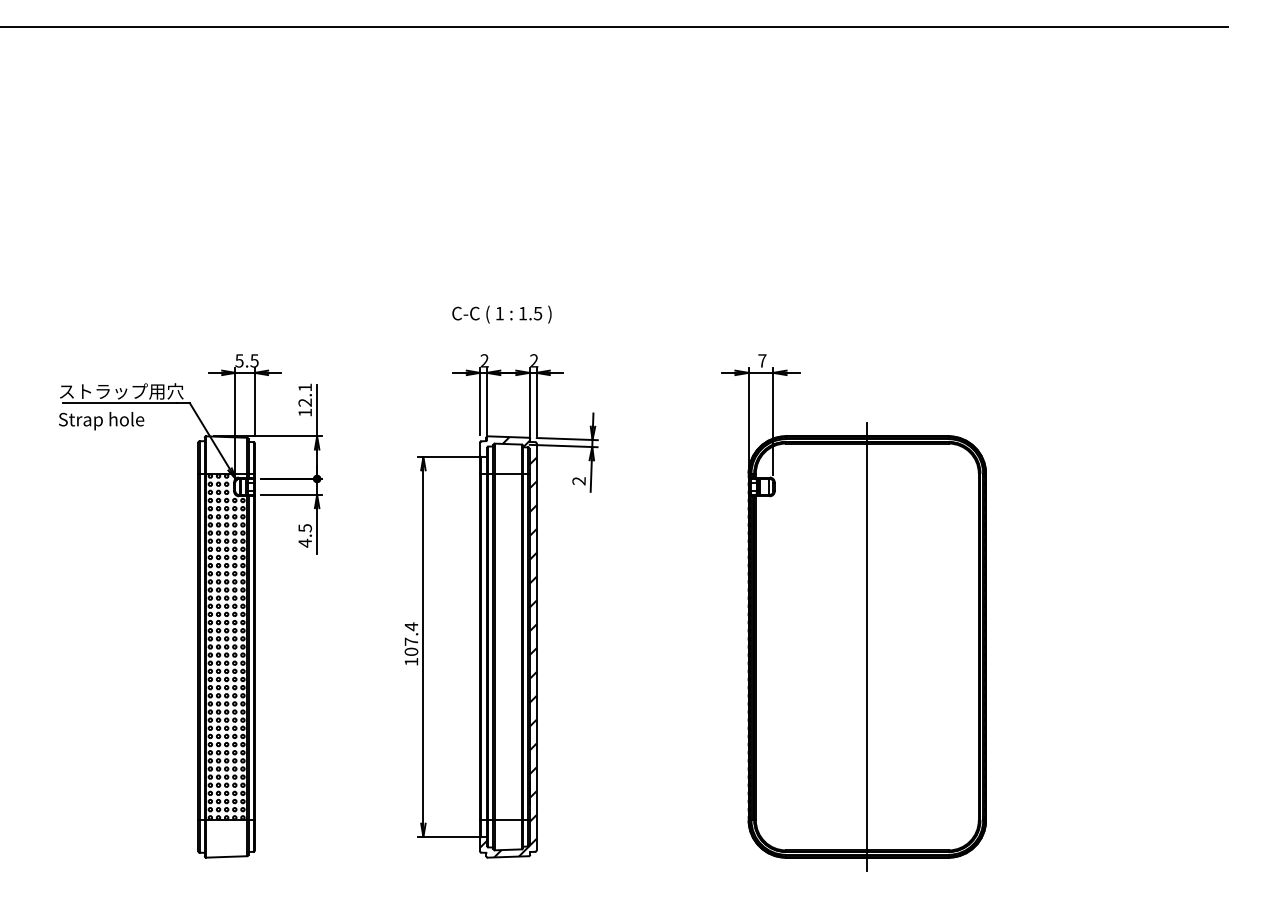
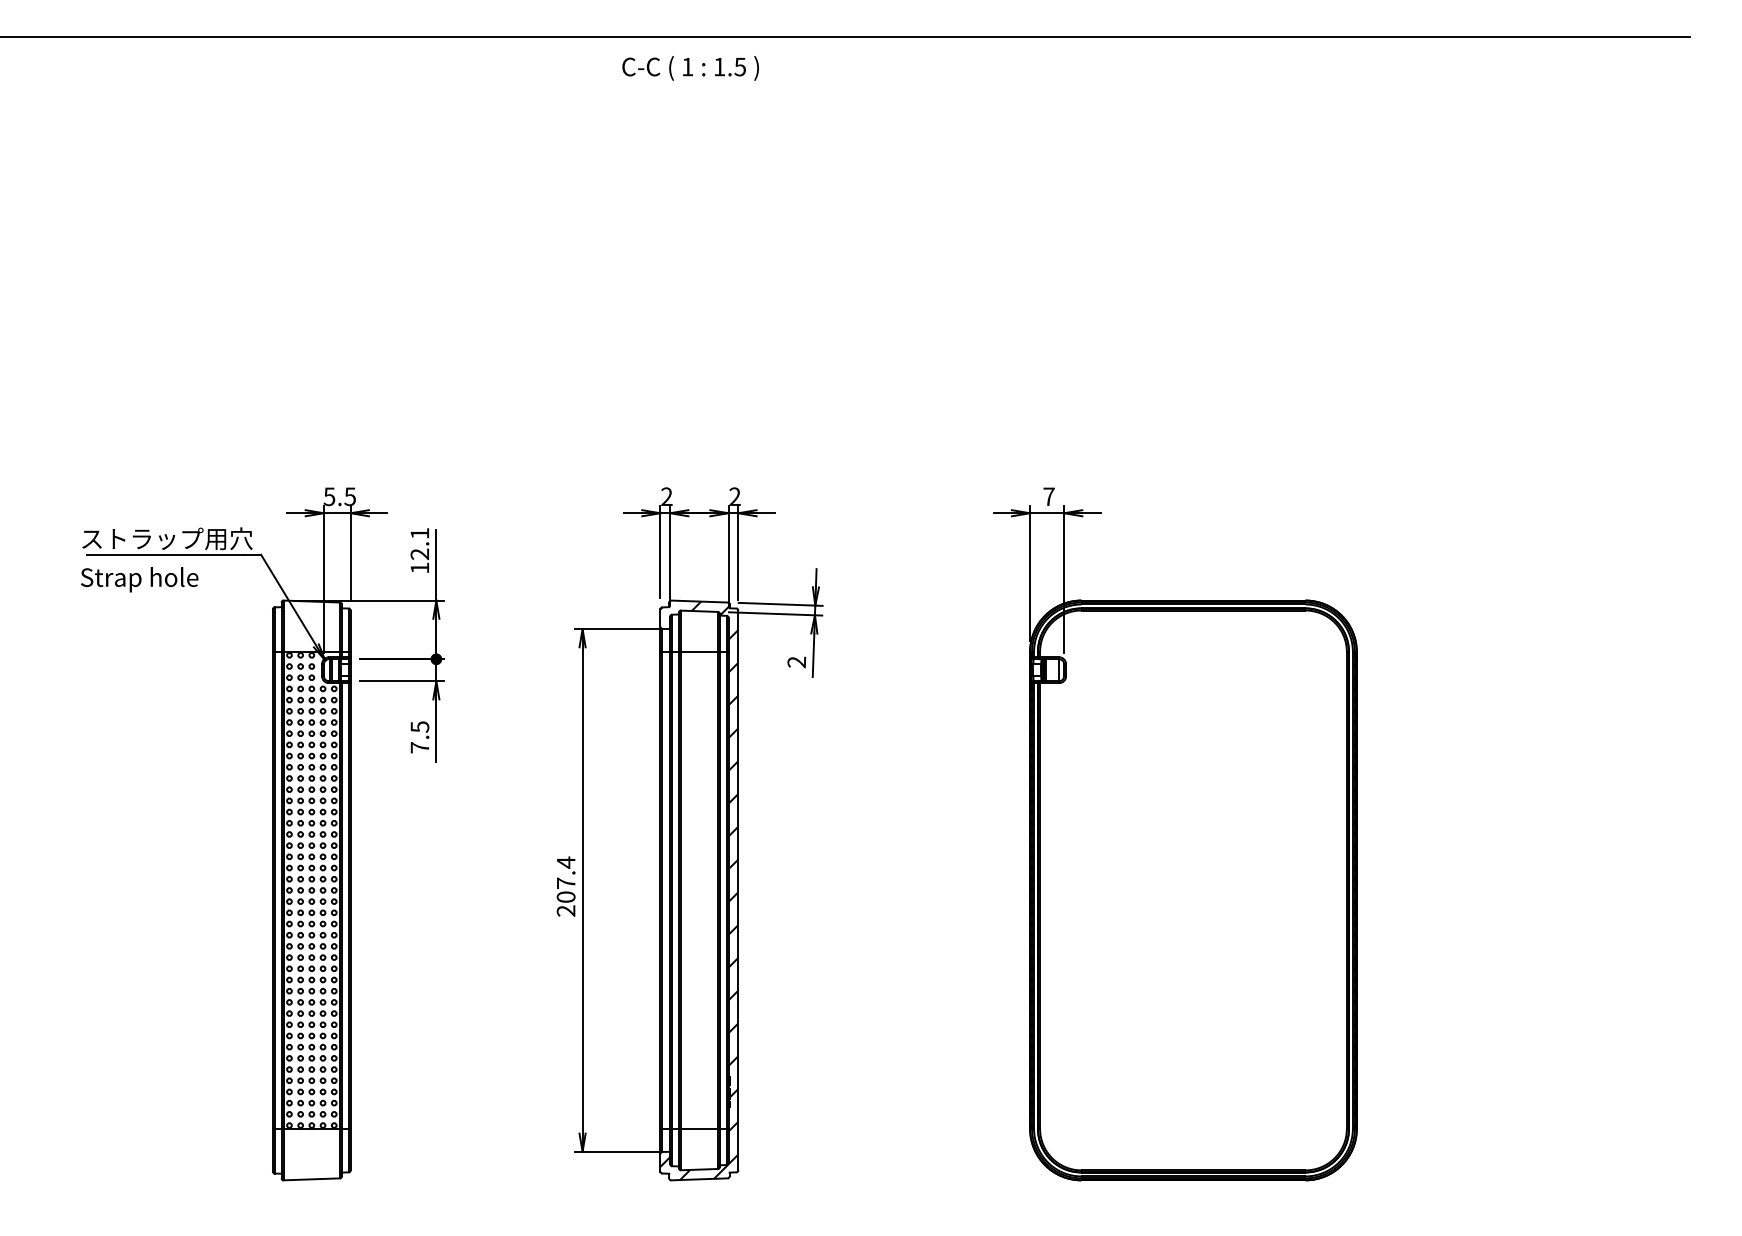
text: (501, 314) -> (690, 68), moved
text: (304, 542) -> (418, 746), 4.5 -> 7.5
line: (867, 646) -> (1193, 889), removed
text: (410, 661) -> (564, 910), 107.4 -> 207.4

